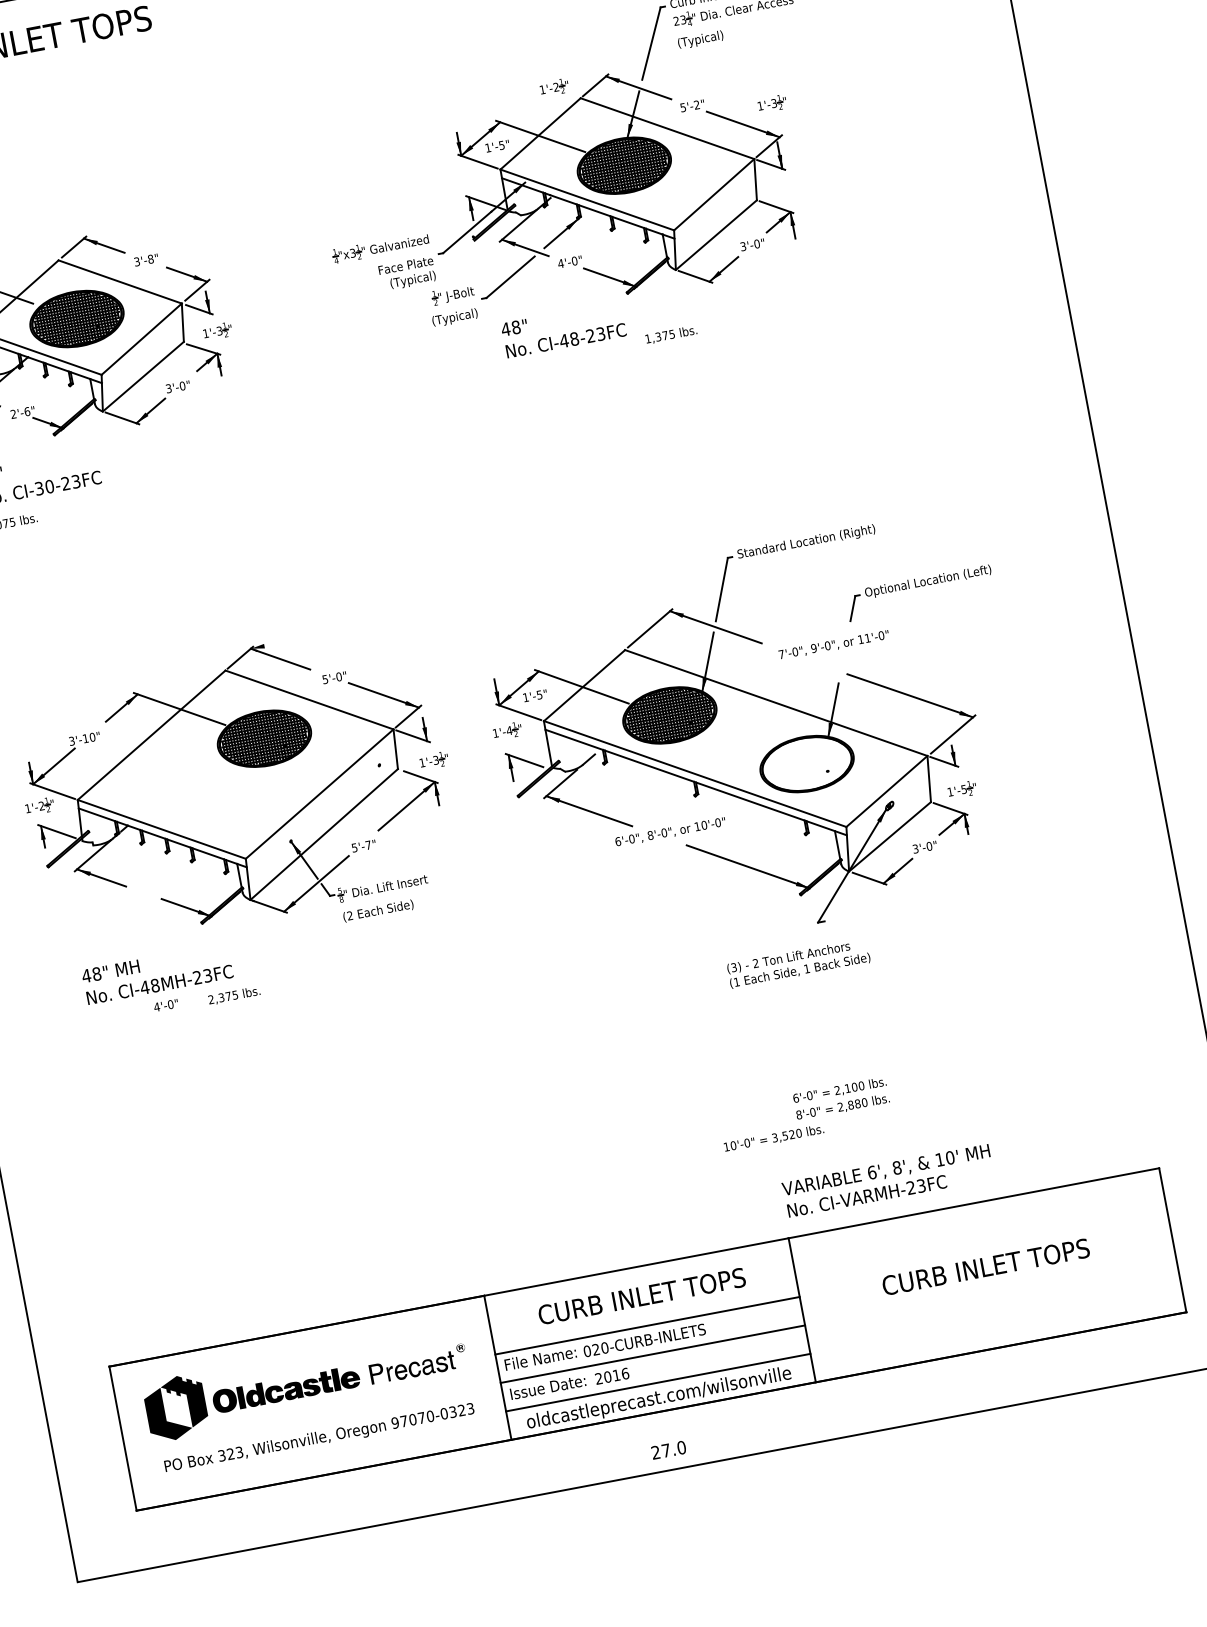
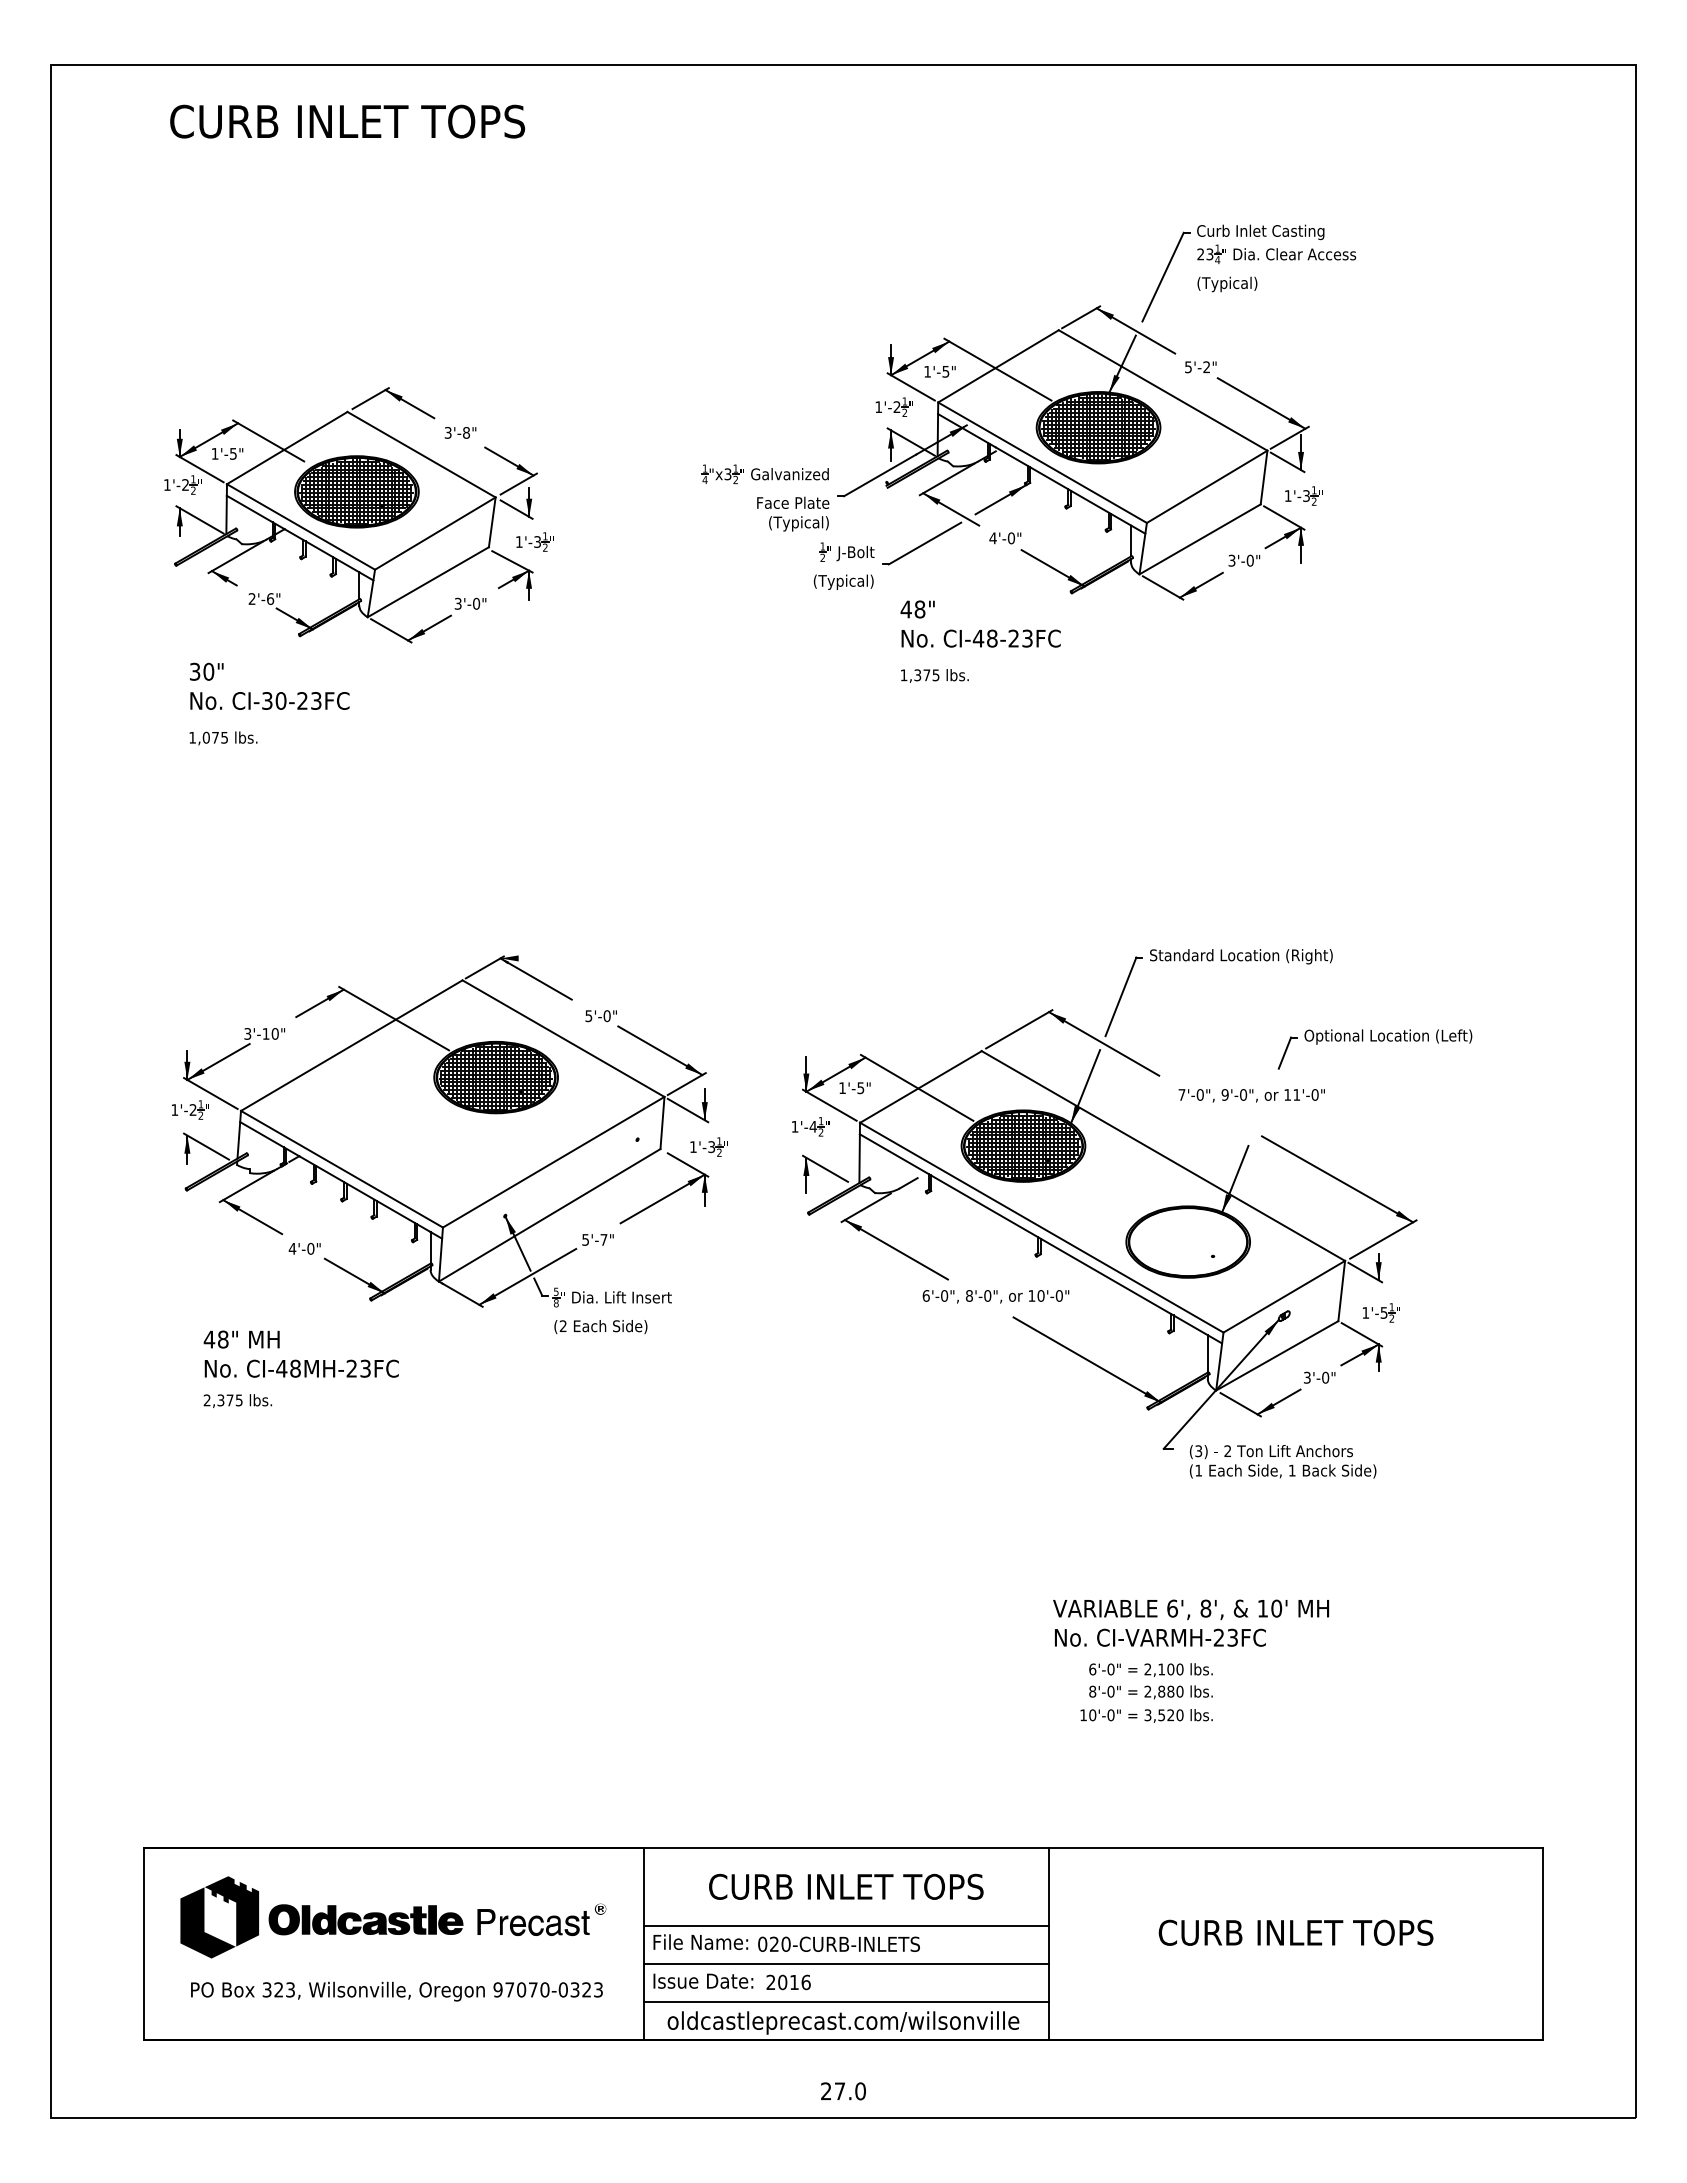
part: (553, 87) -> (893, 406), moved
part: (771, 103) -> (1303, 495), moved
text: (671, 334) -> (934, 675), moved
text: (798, 963) -> (1282, 1461), moved
text: (234, 995) -> (237, 1400), moved
text: (165, 1005) -> (304, 1248), moved
text: (773, 1138) -> (1146, 1715), moved
text: (888, 1180) -> (1191, 1622), moved

